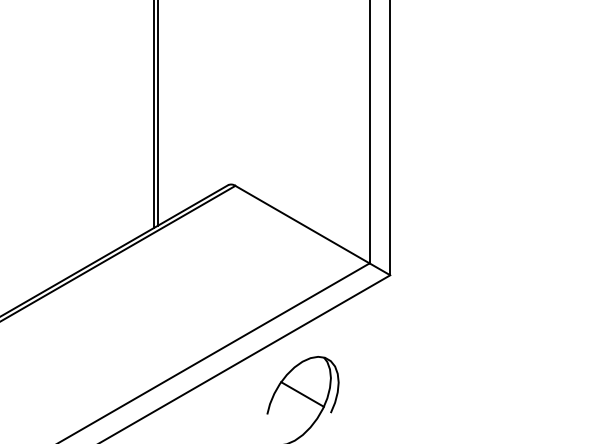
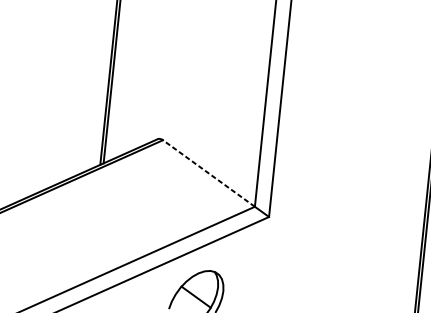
line: (302, 224) -> (208, 173), solid -> dashed

